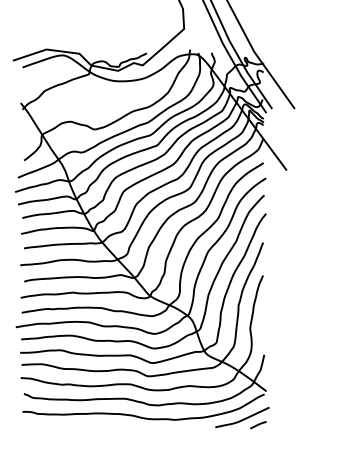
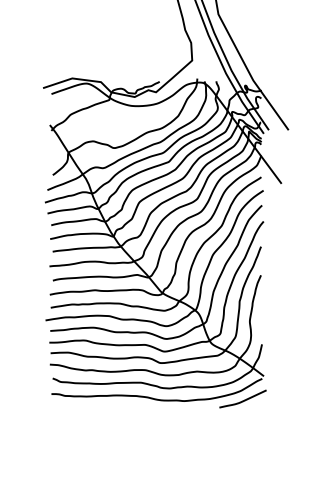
line: (257, 424) -> (256, 405), removed

